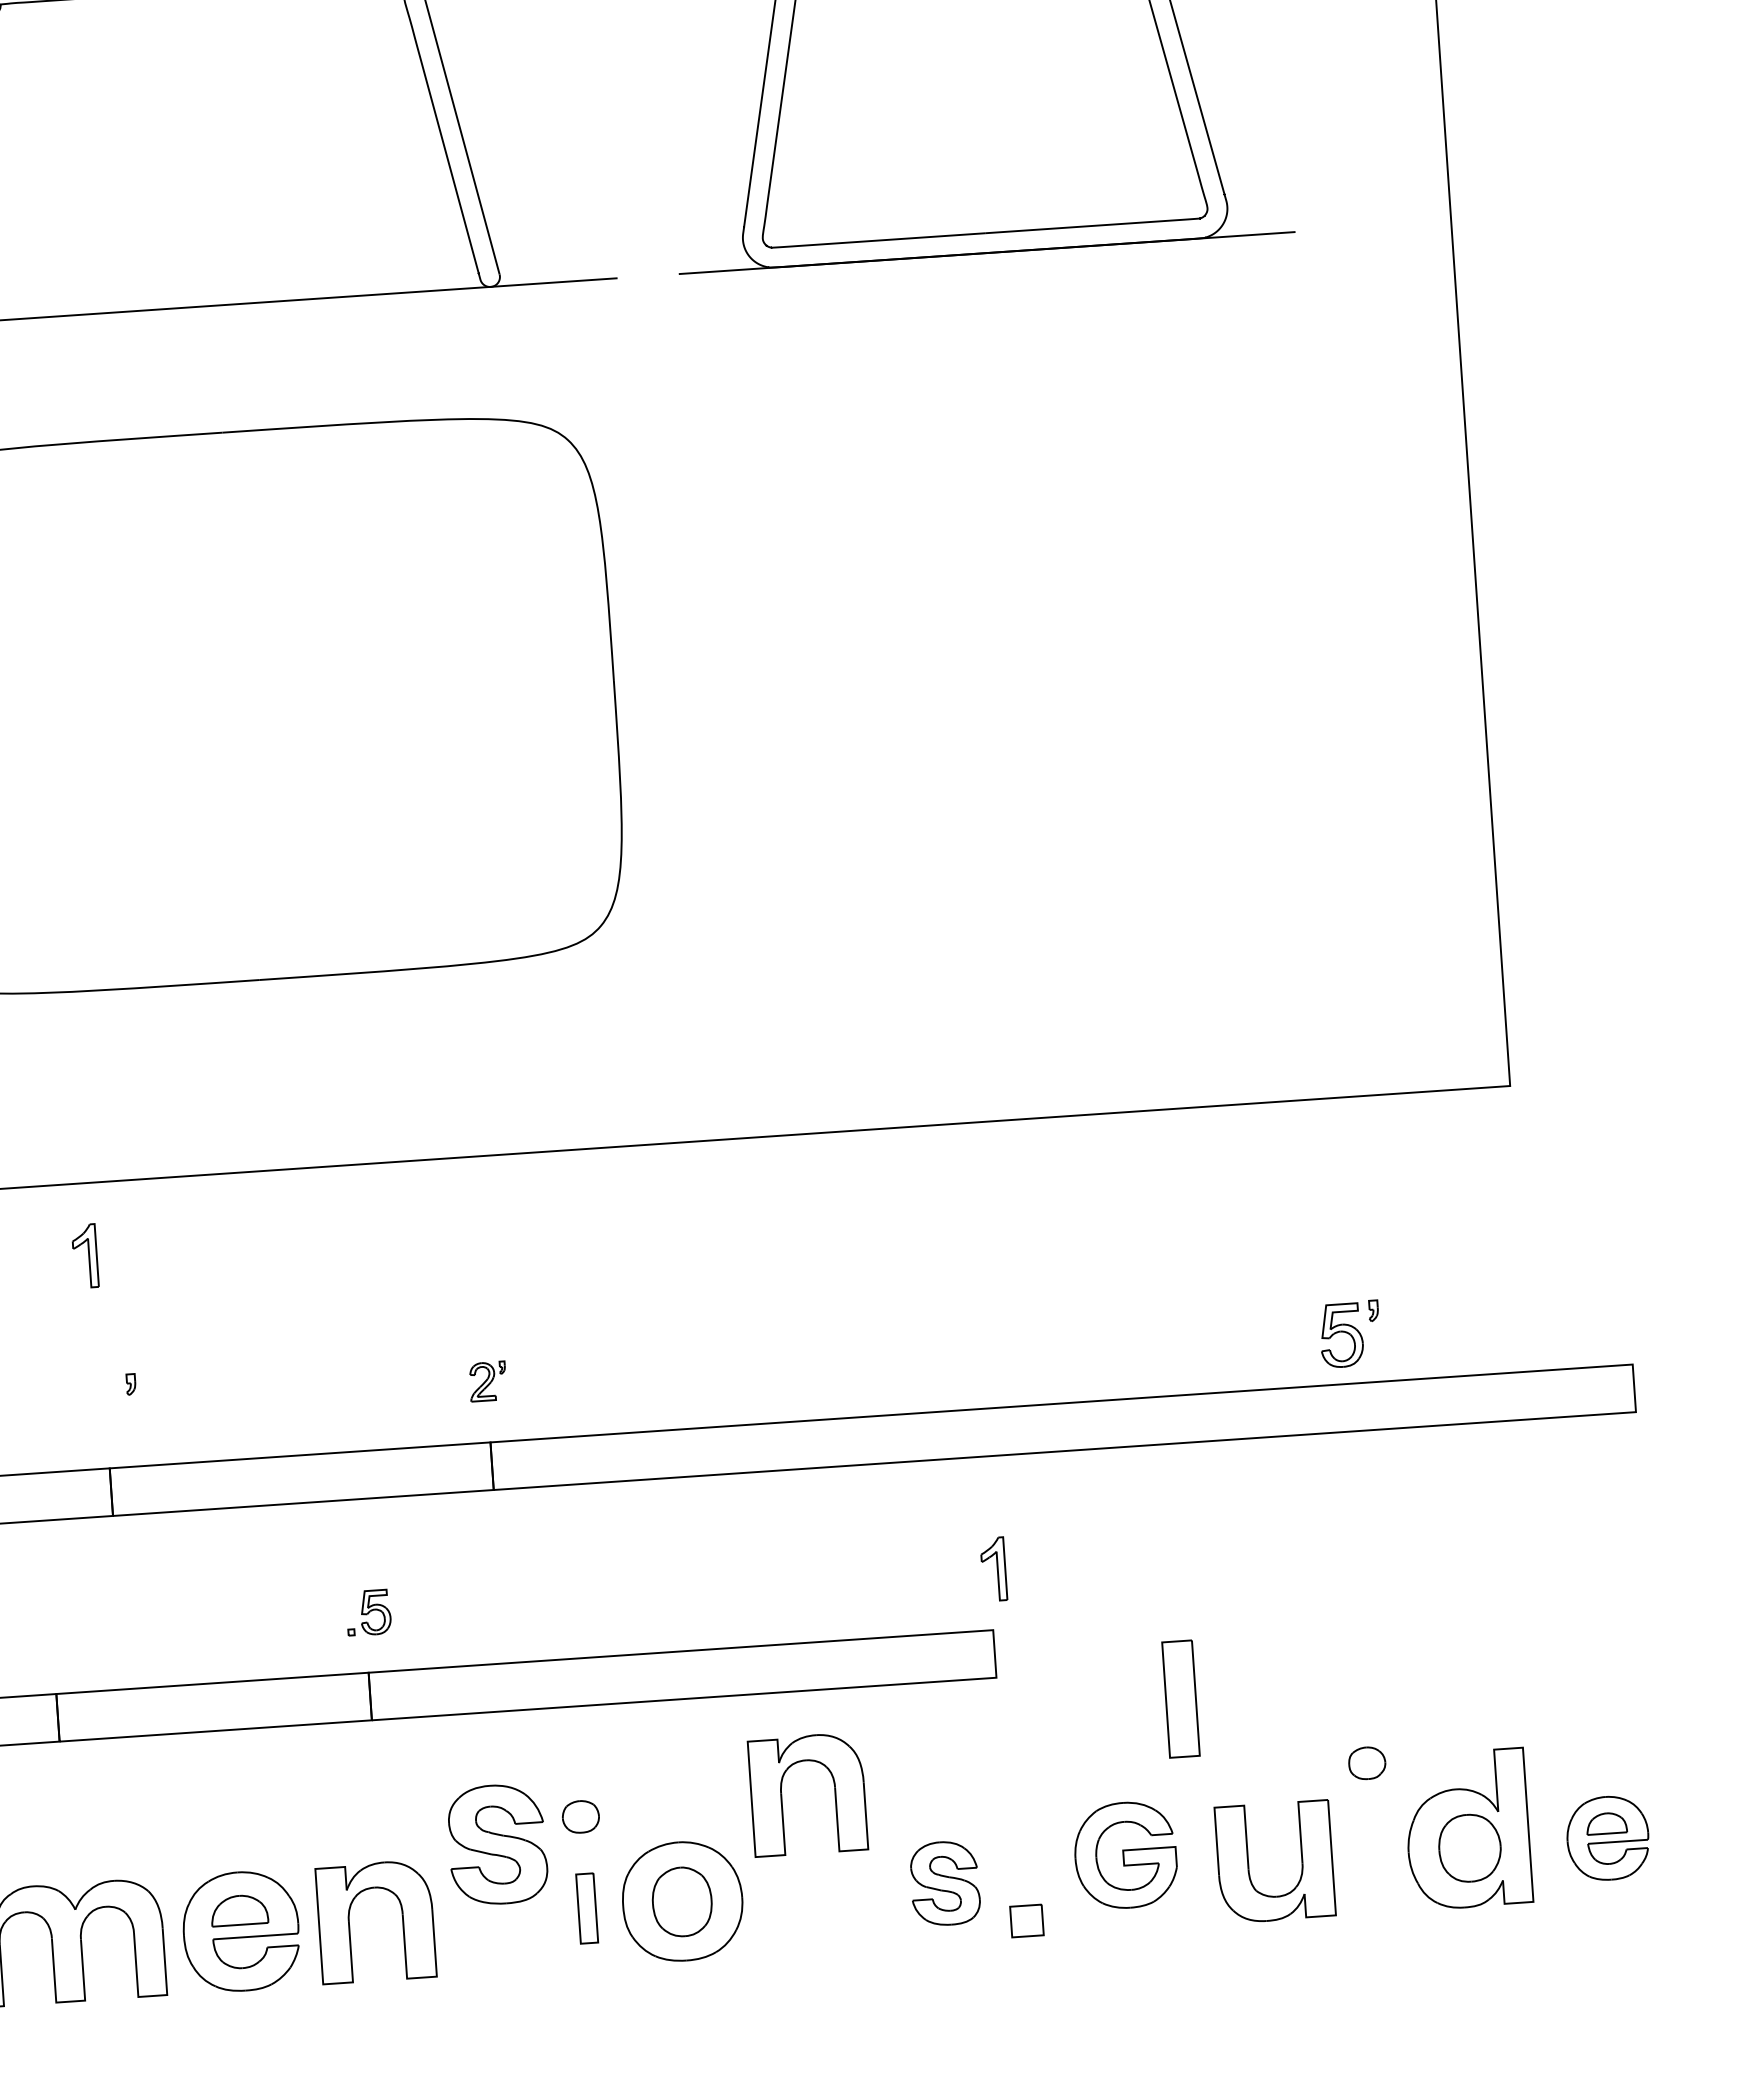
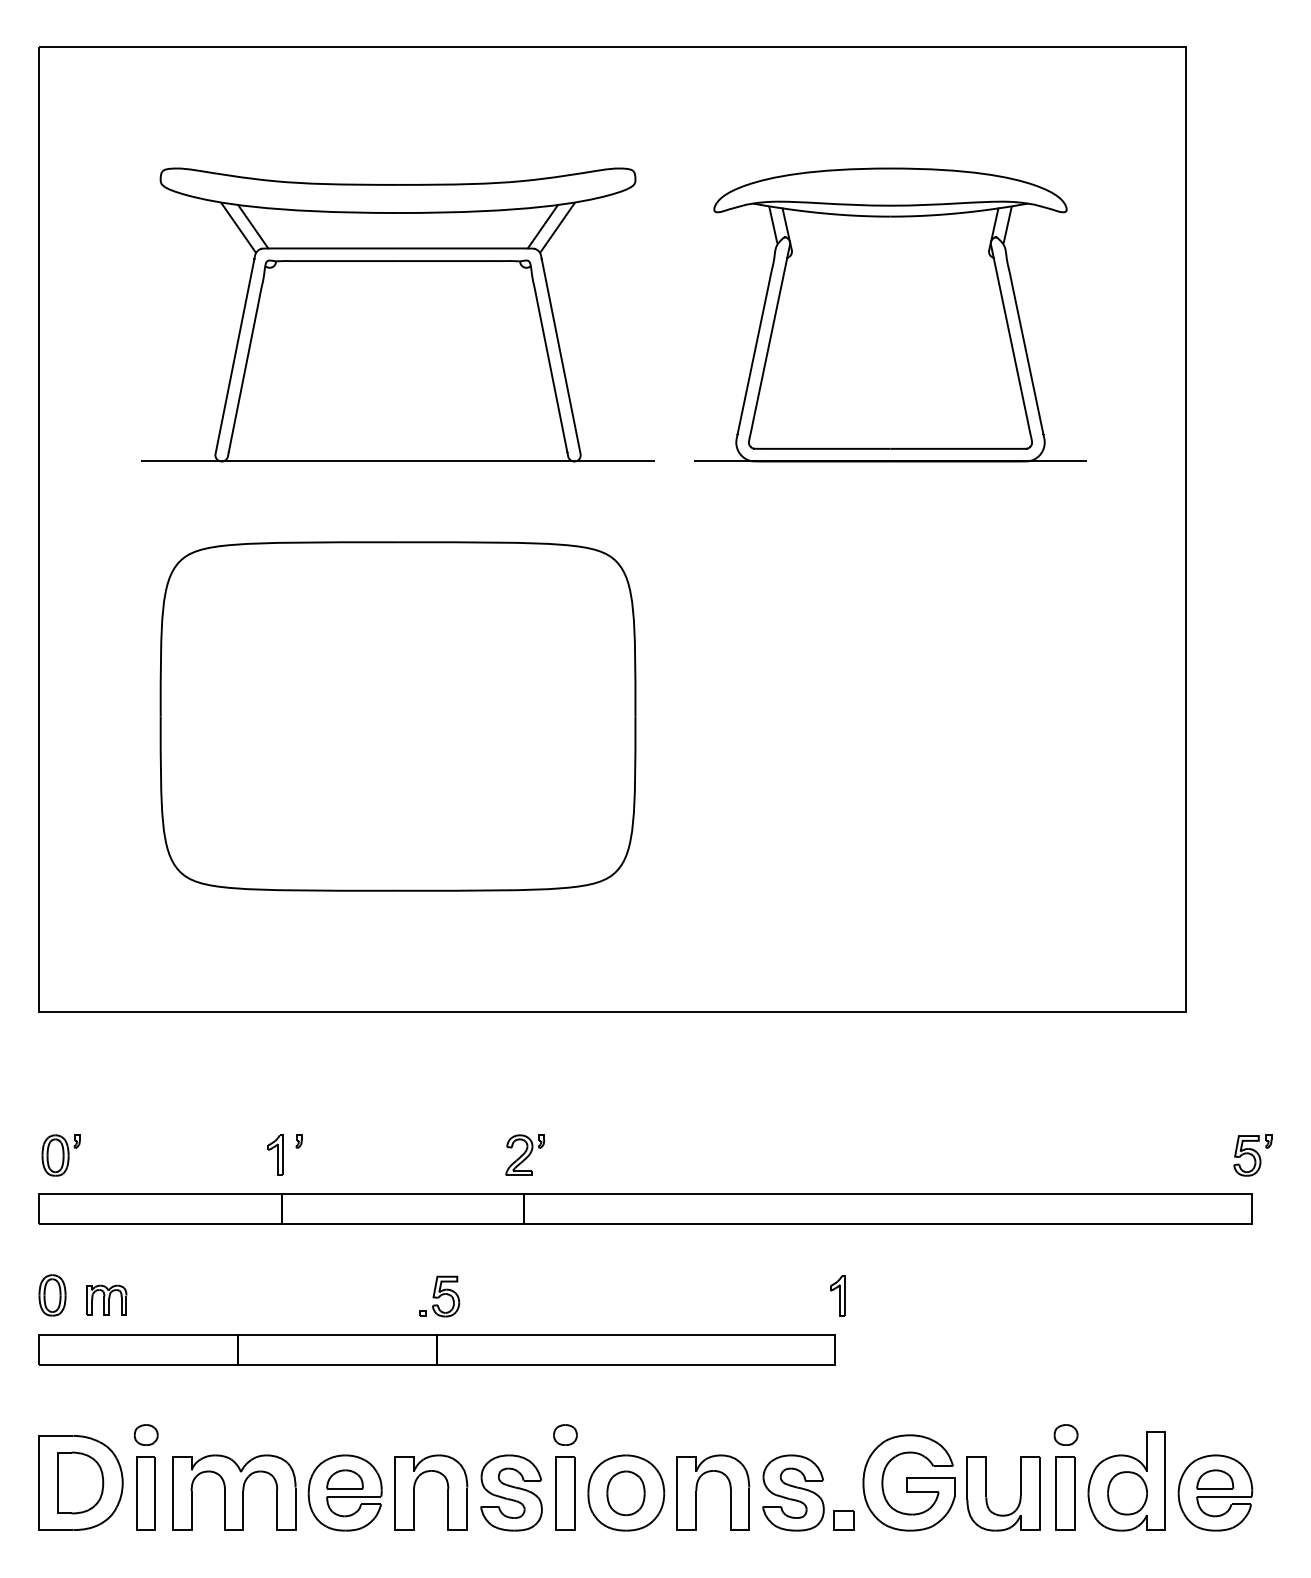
part: (85, 1254) -> (275, 1154), moved
part: (1349, 1334) -> (1252, 1155), moved
part: (488, 1380) -> (525, 1154), size x1.67
part: (368, 1612) -> (439, 1296), size x1.43
part: (1180, 1699) -> (1065, 1493), moved
part: (782, 1792) -> (697, 1490), moved
part: (1607, 1837) -> (1215, 1492), size x1.43
part: (497, 1843) -> (511, 1492), moved
part: (1124, 1854) -> (908, 1482), size x1.43
part: (945, 1882) -> (793, 1492), size x1.43
part: (587, 1908) -> (565, 1493), size x1.67

